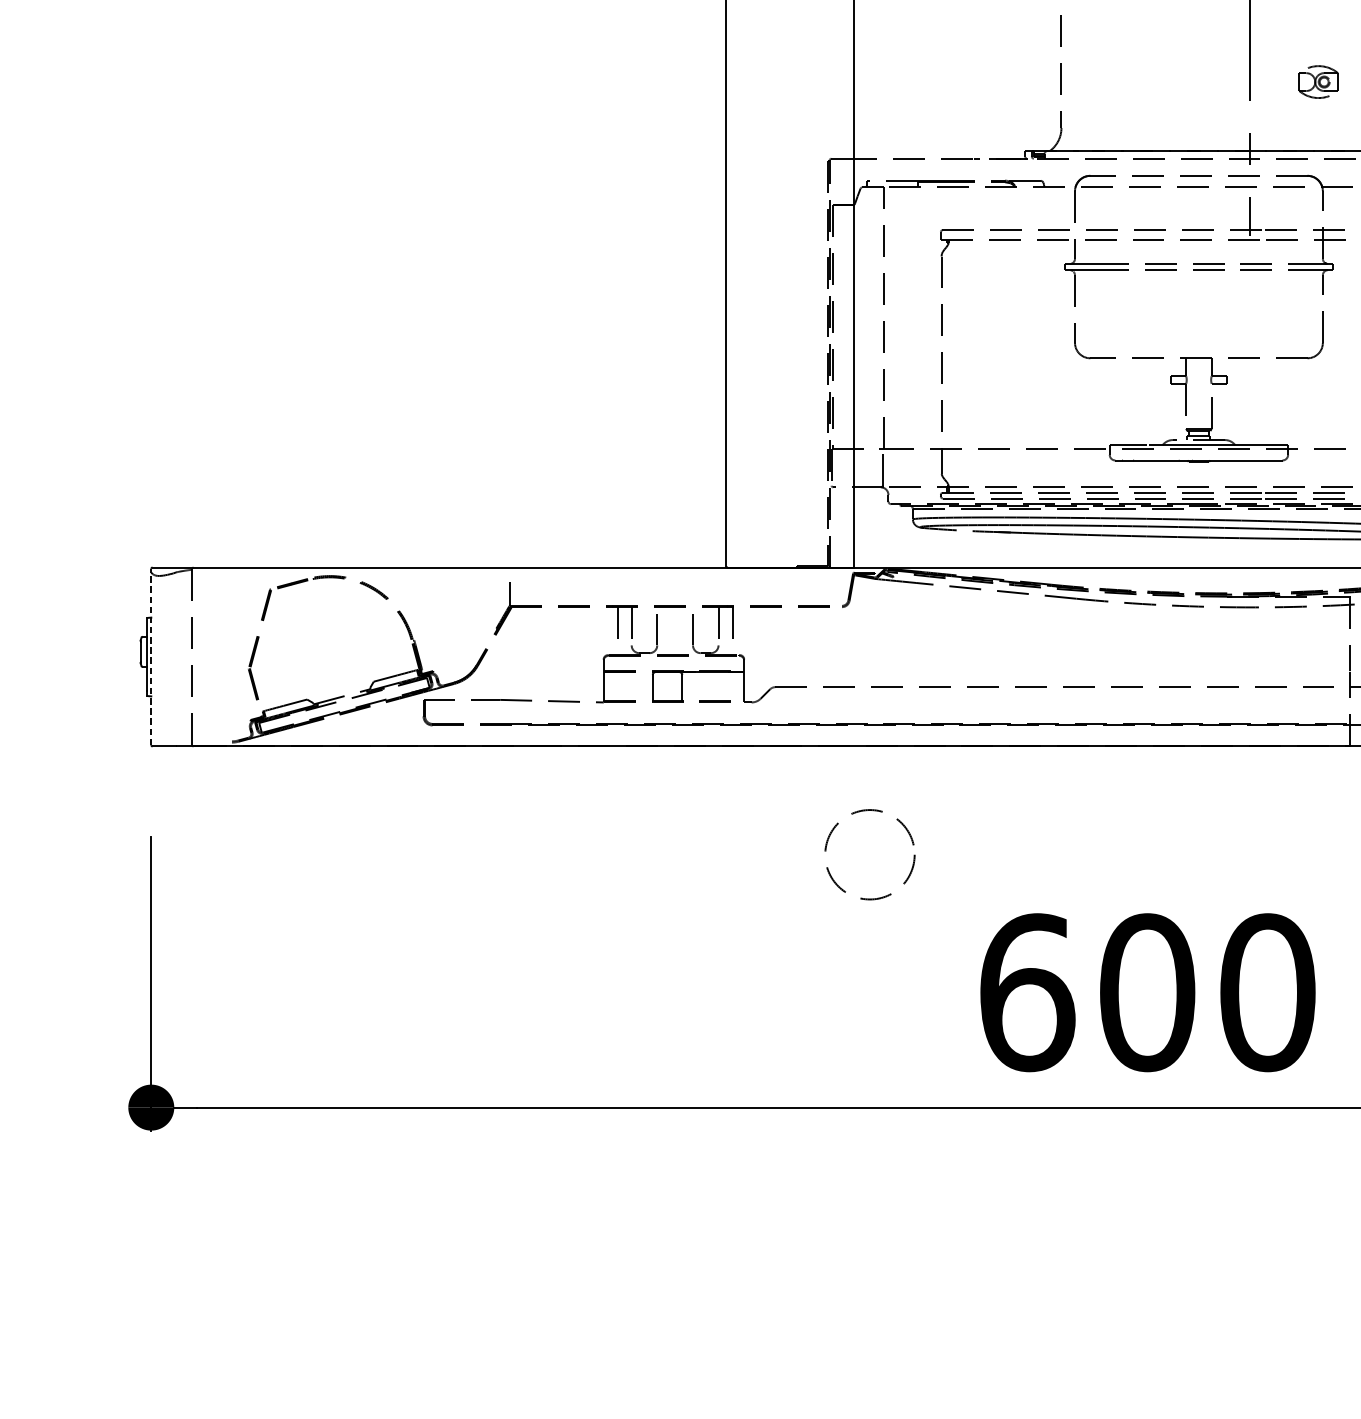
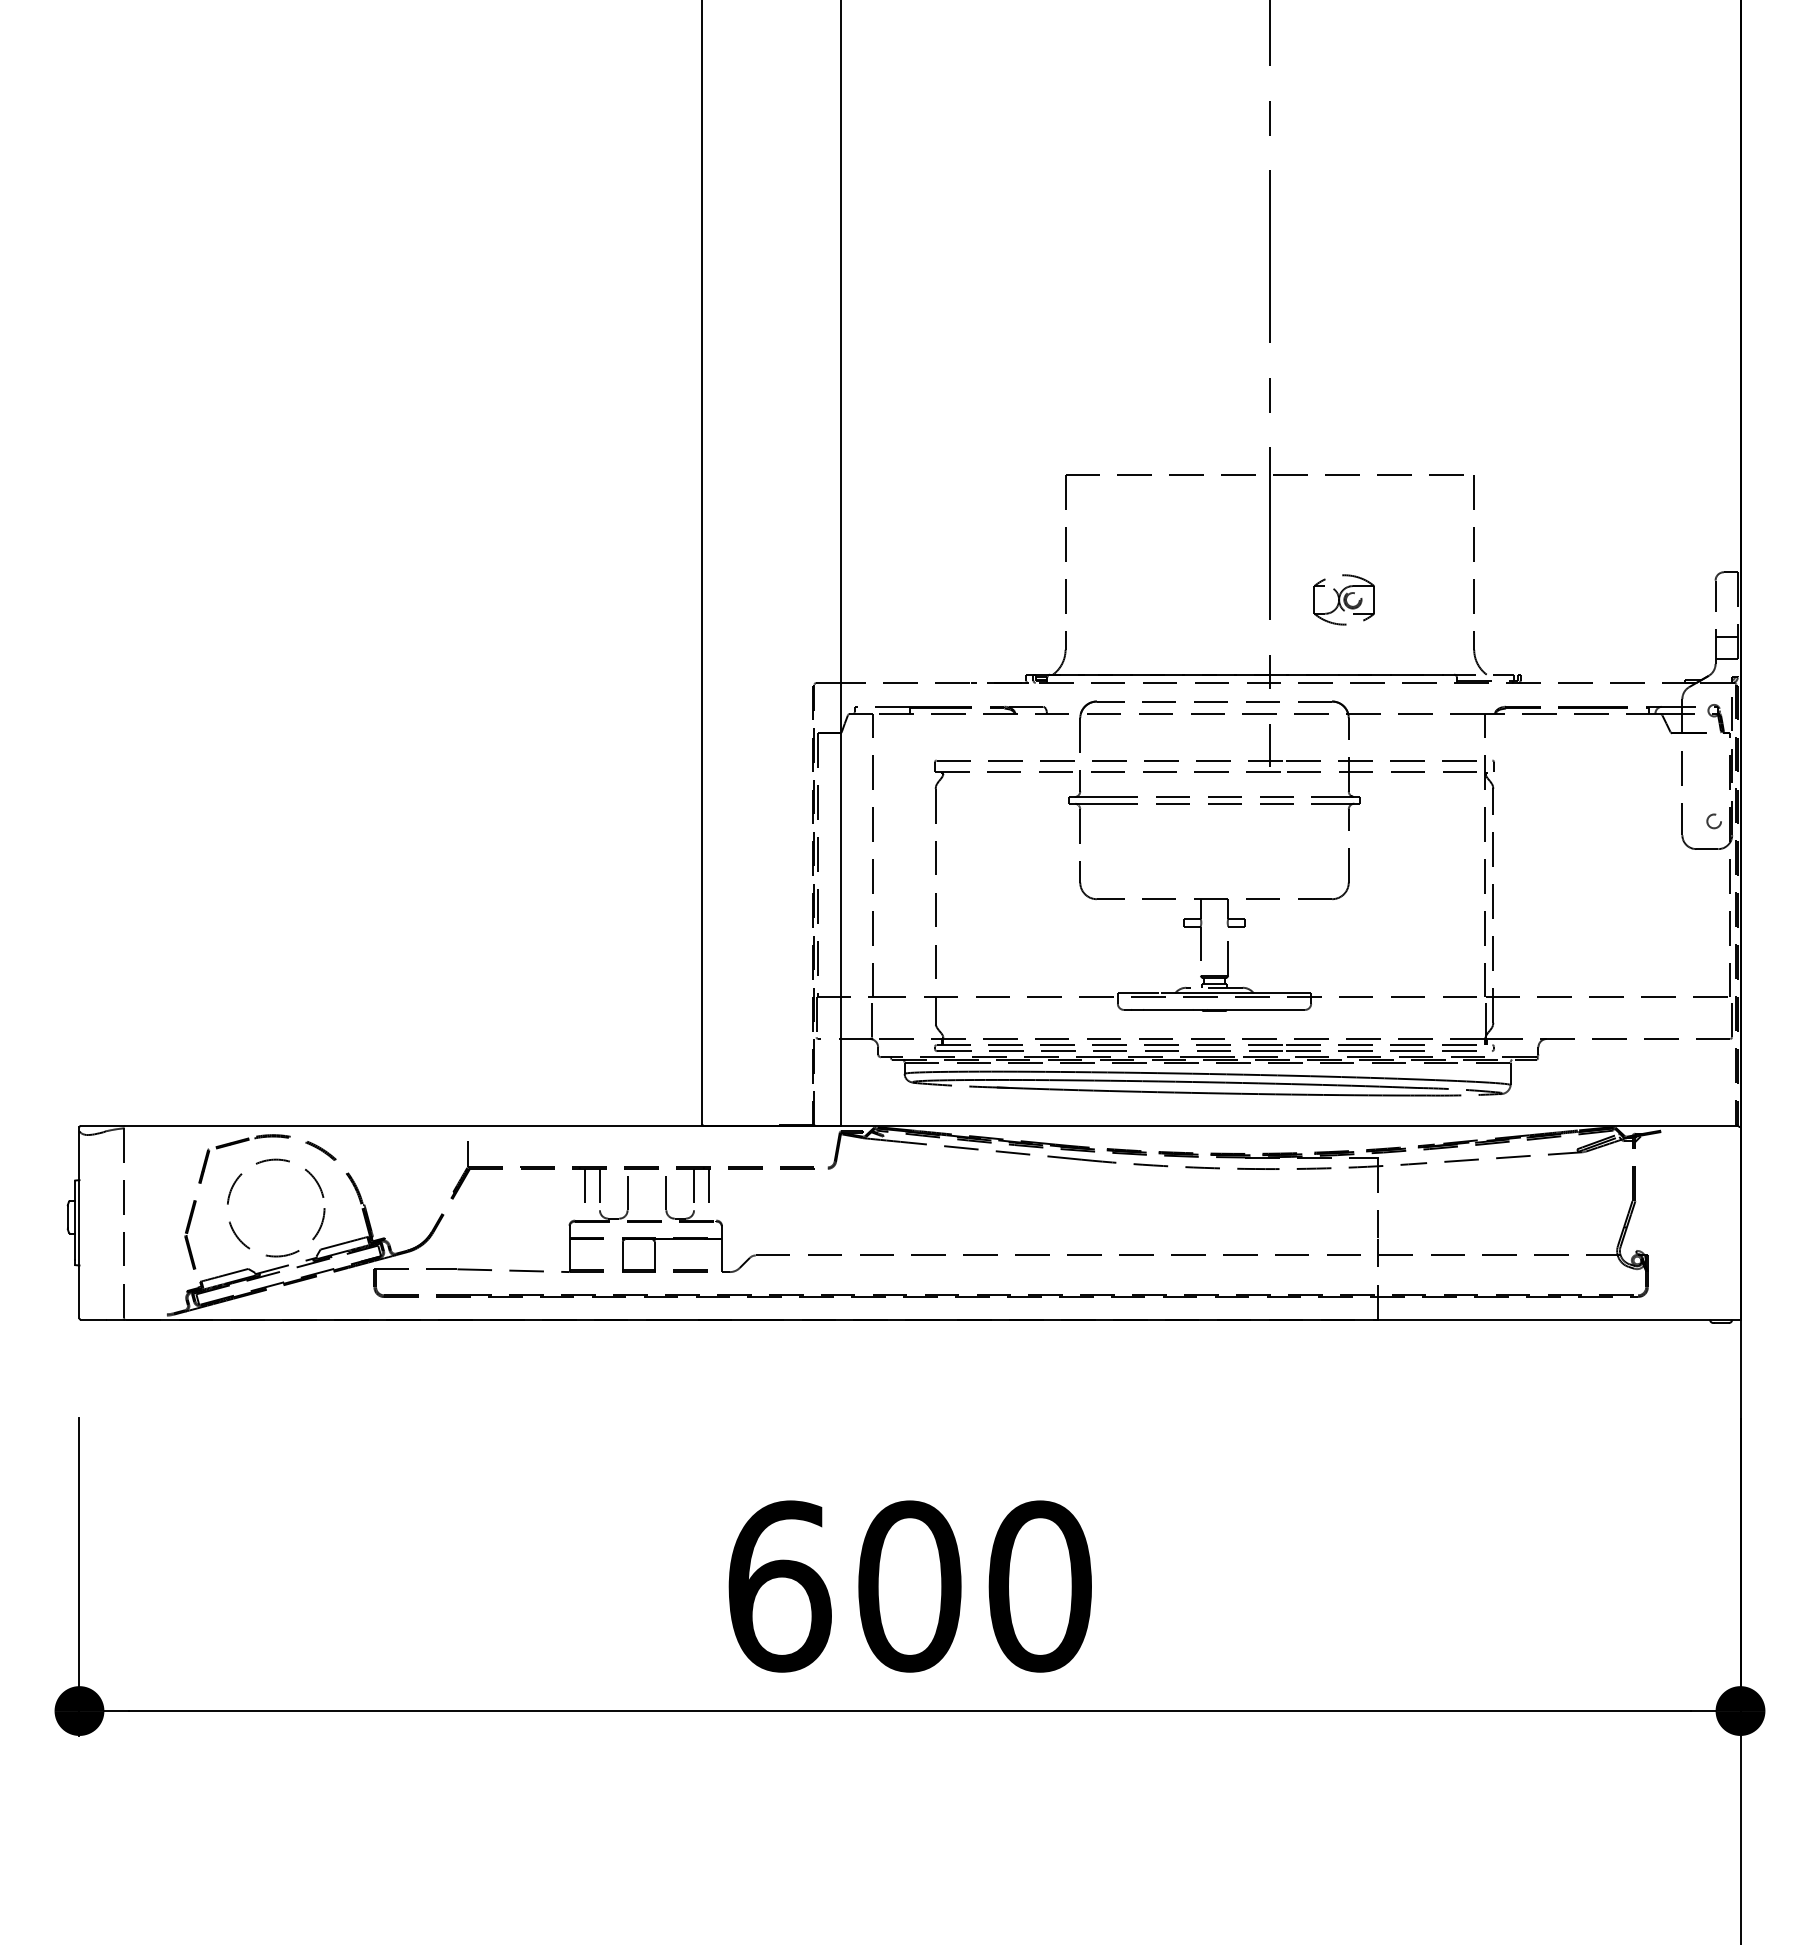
part: (1317, 81) -> (1343, 599), size x1.43
line: (151, 656) -> (79, 1222), dashed -> solid
circle: (870, 854) -> (276, 1207), moved
text: (1147, 992) -> (909, 1586), moved

